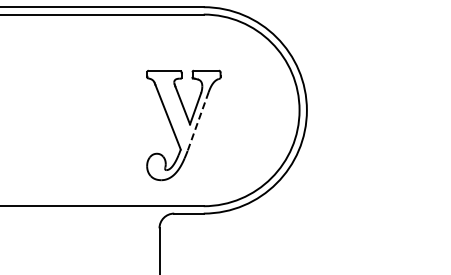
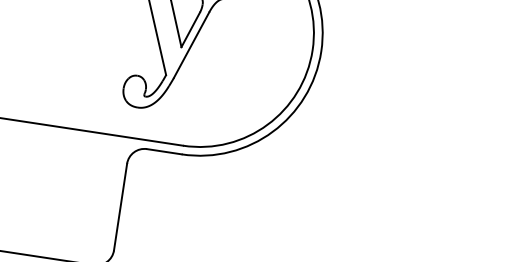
line: (198, 122) -> (191, 46), dashed -> solid

